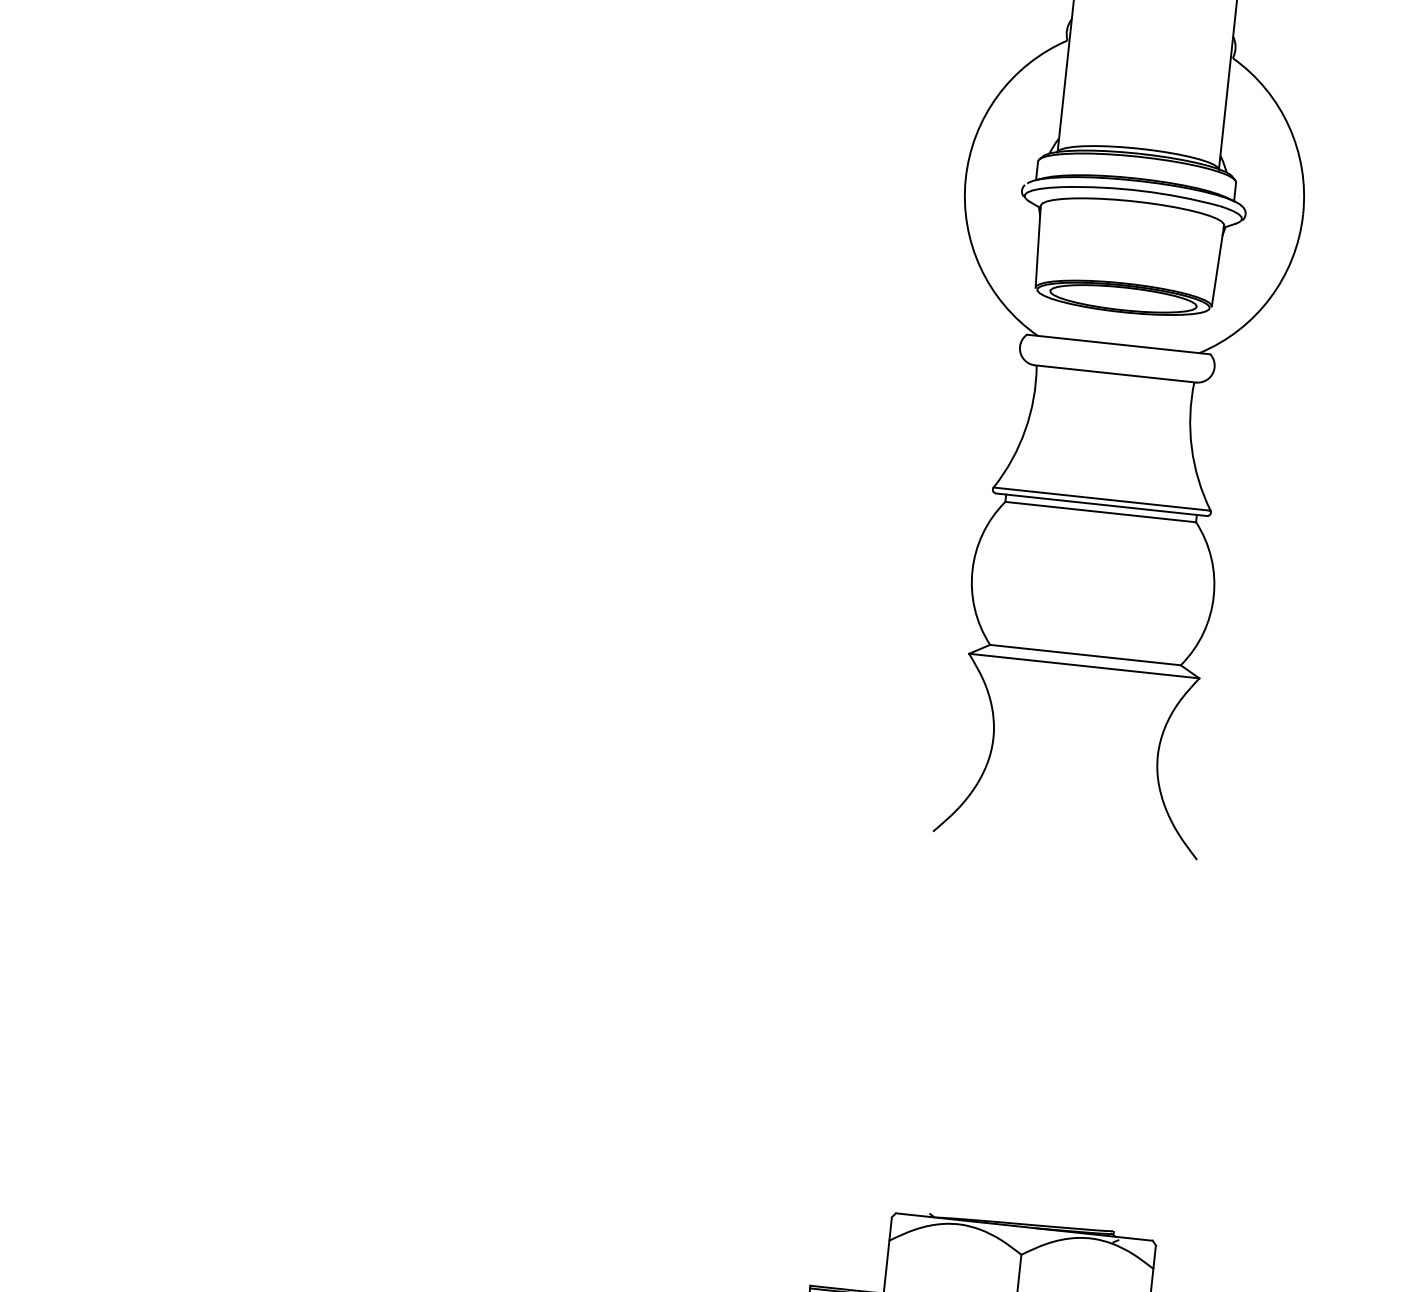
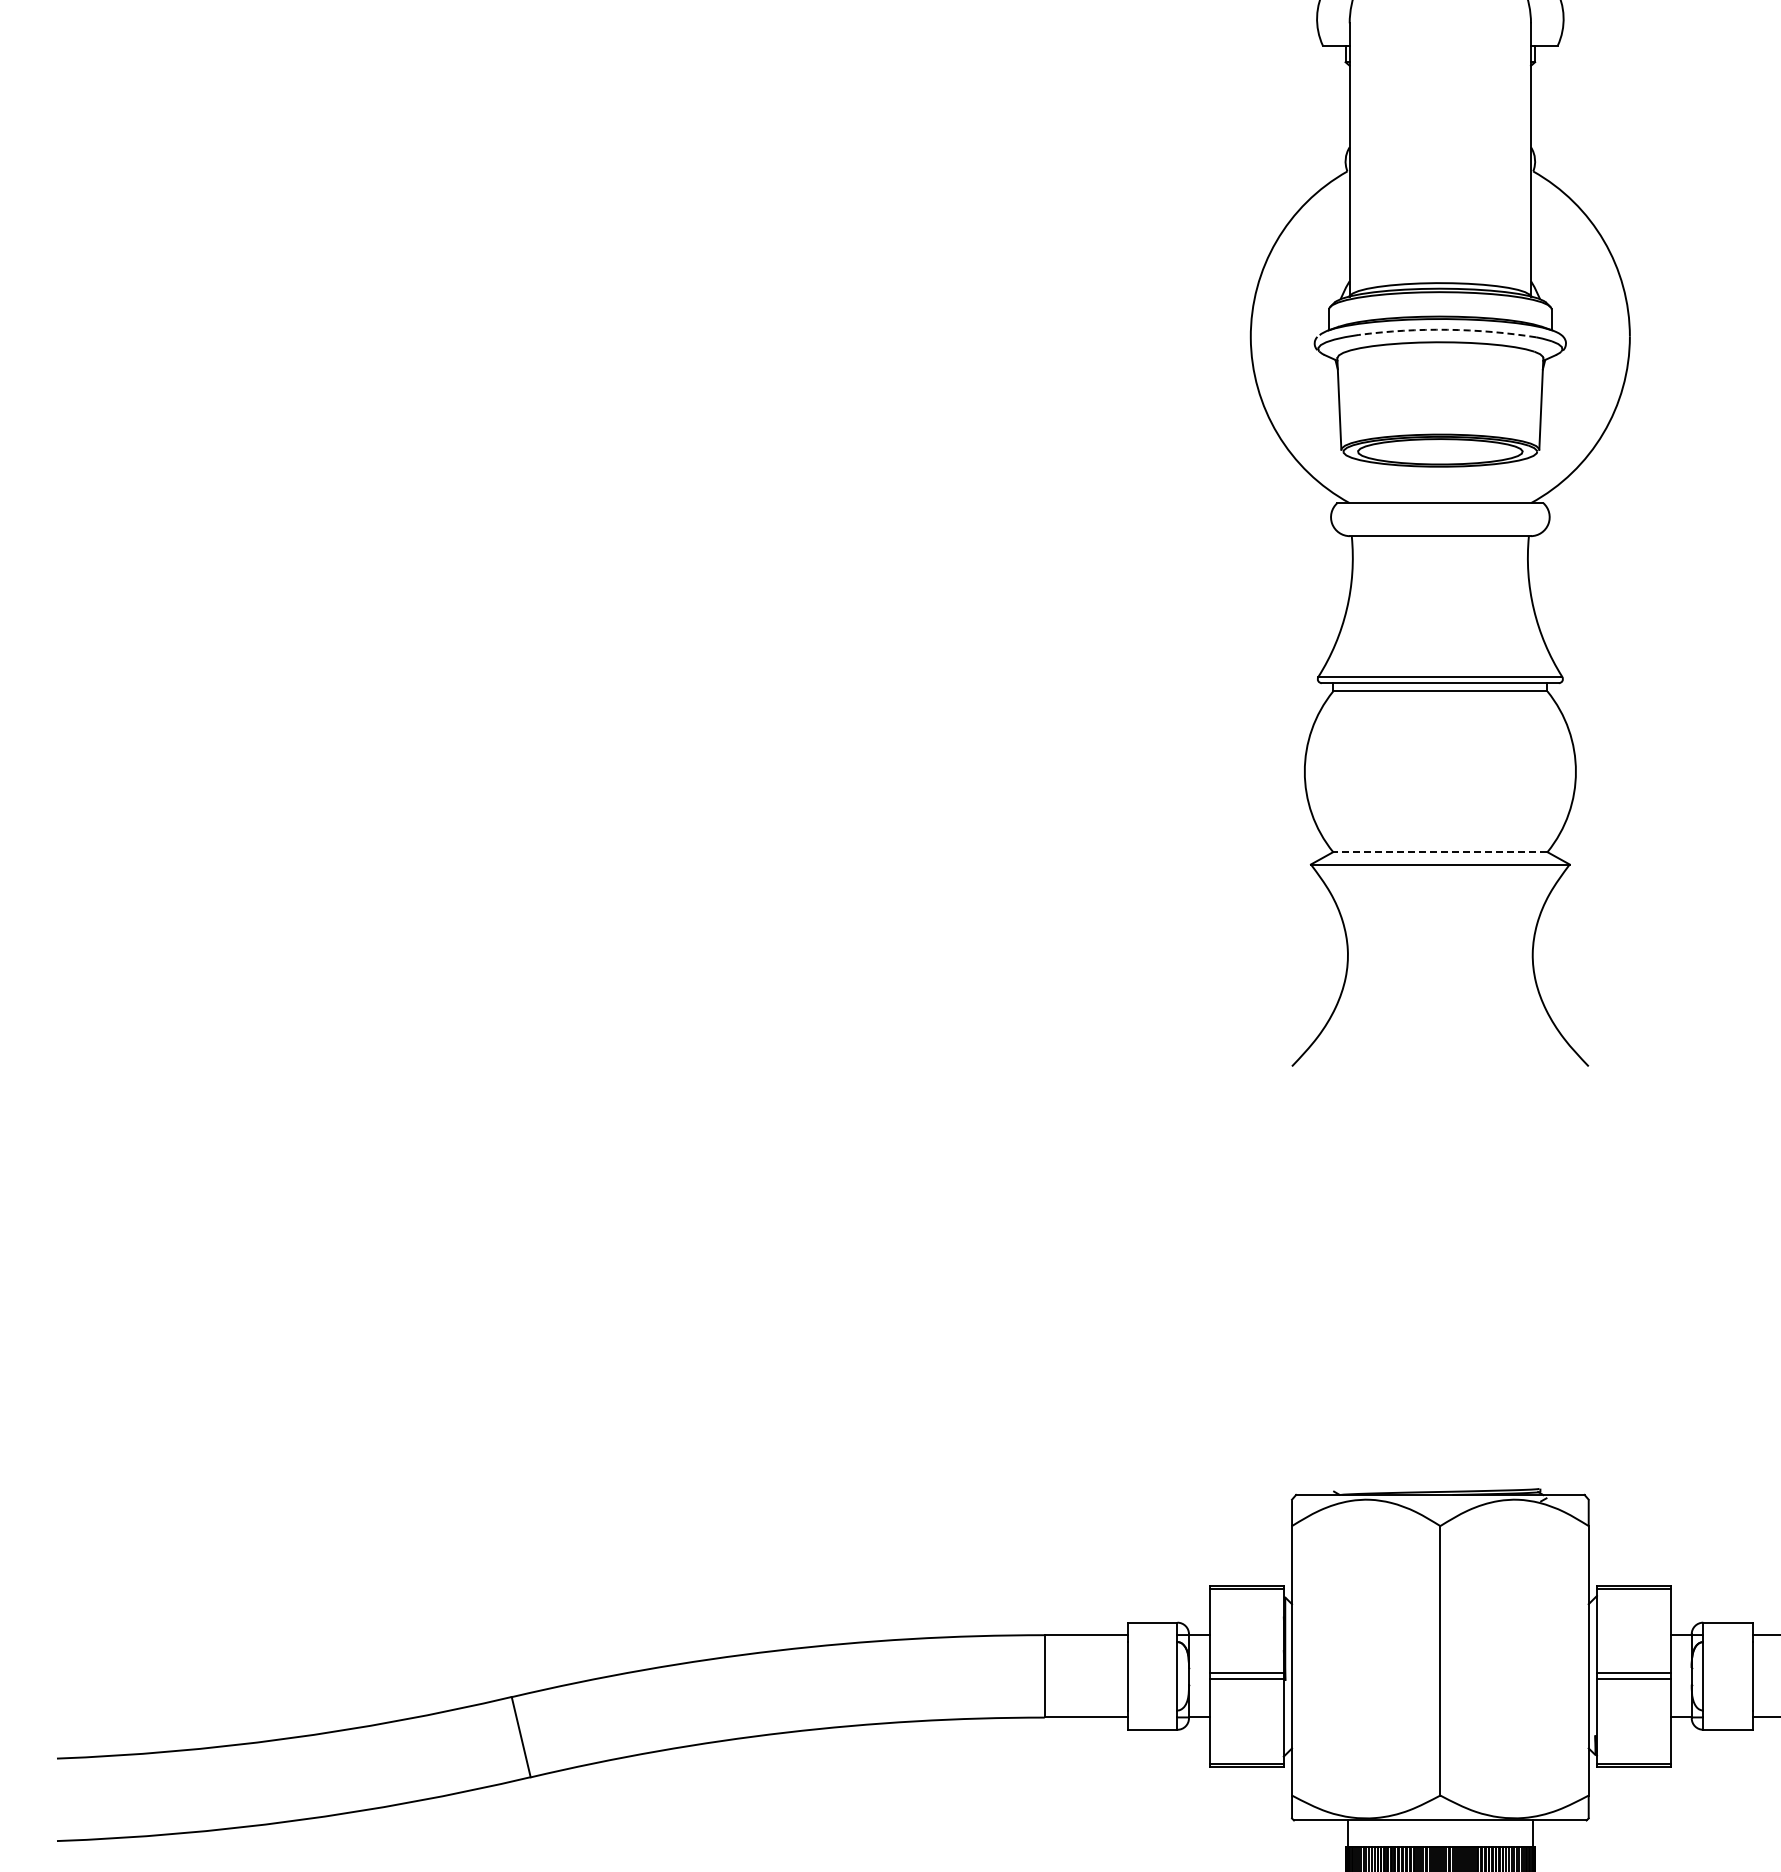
arc: (1141, 190) -> (1447, 329), solid -> dashed
line: (1084, 655) -> (1439, 852), solid -> dashed

